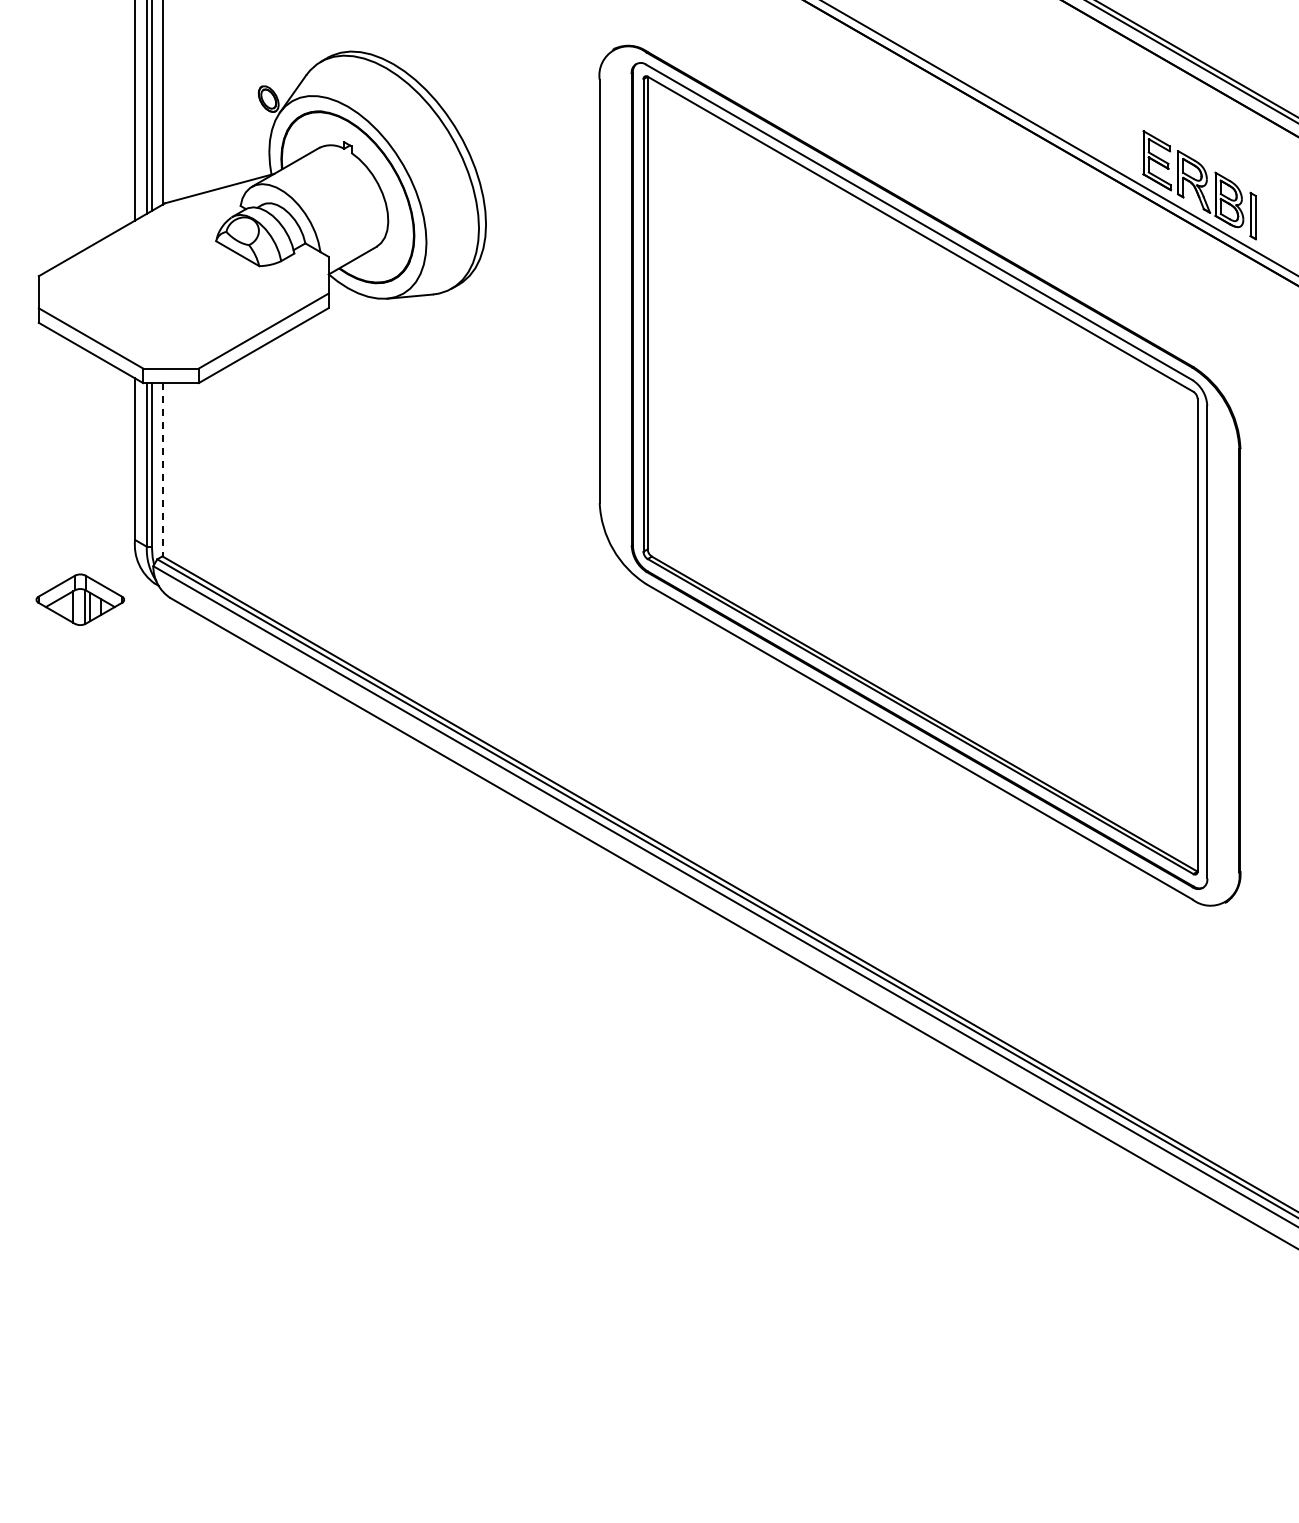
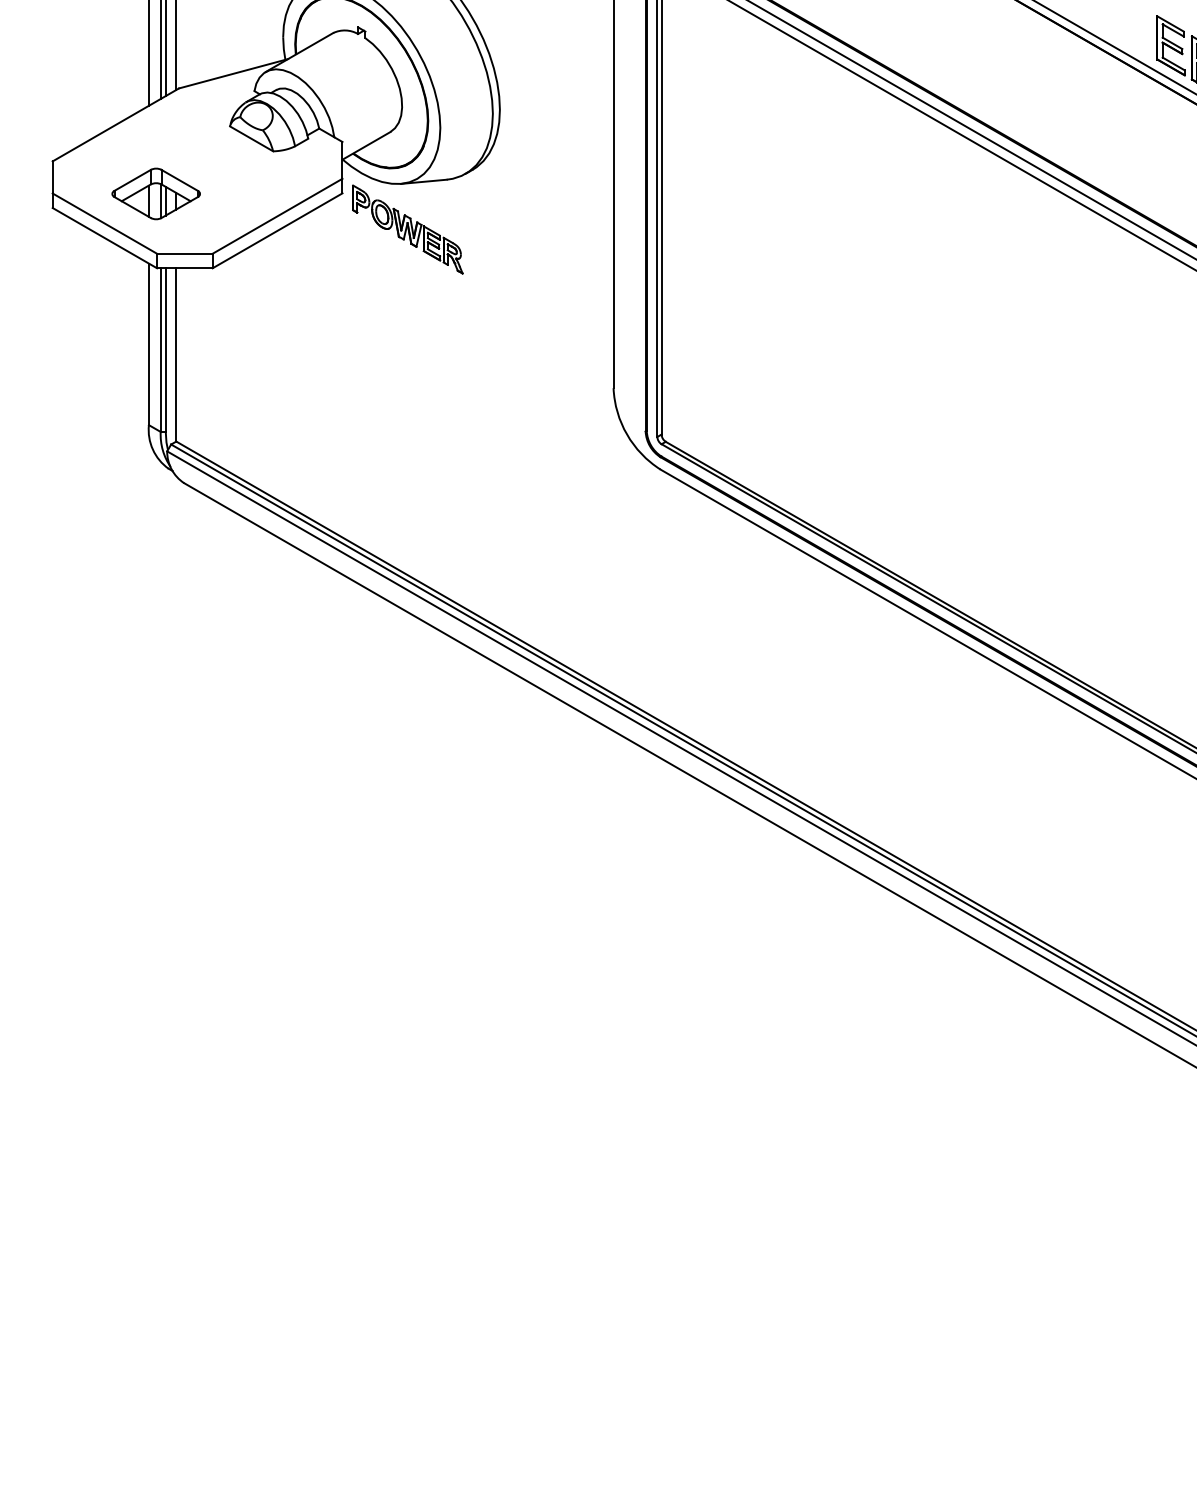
part: (393, 344) -> (407, 229), added
line: (162, 469) -> (176, 354), dashed -> solid
part: (79, 599) -> (155, 193), moved

